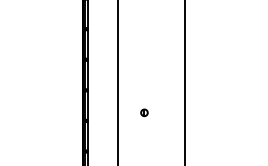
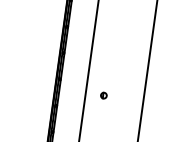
part: (144, 112) -> (103, 95), moved

